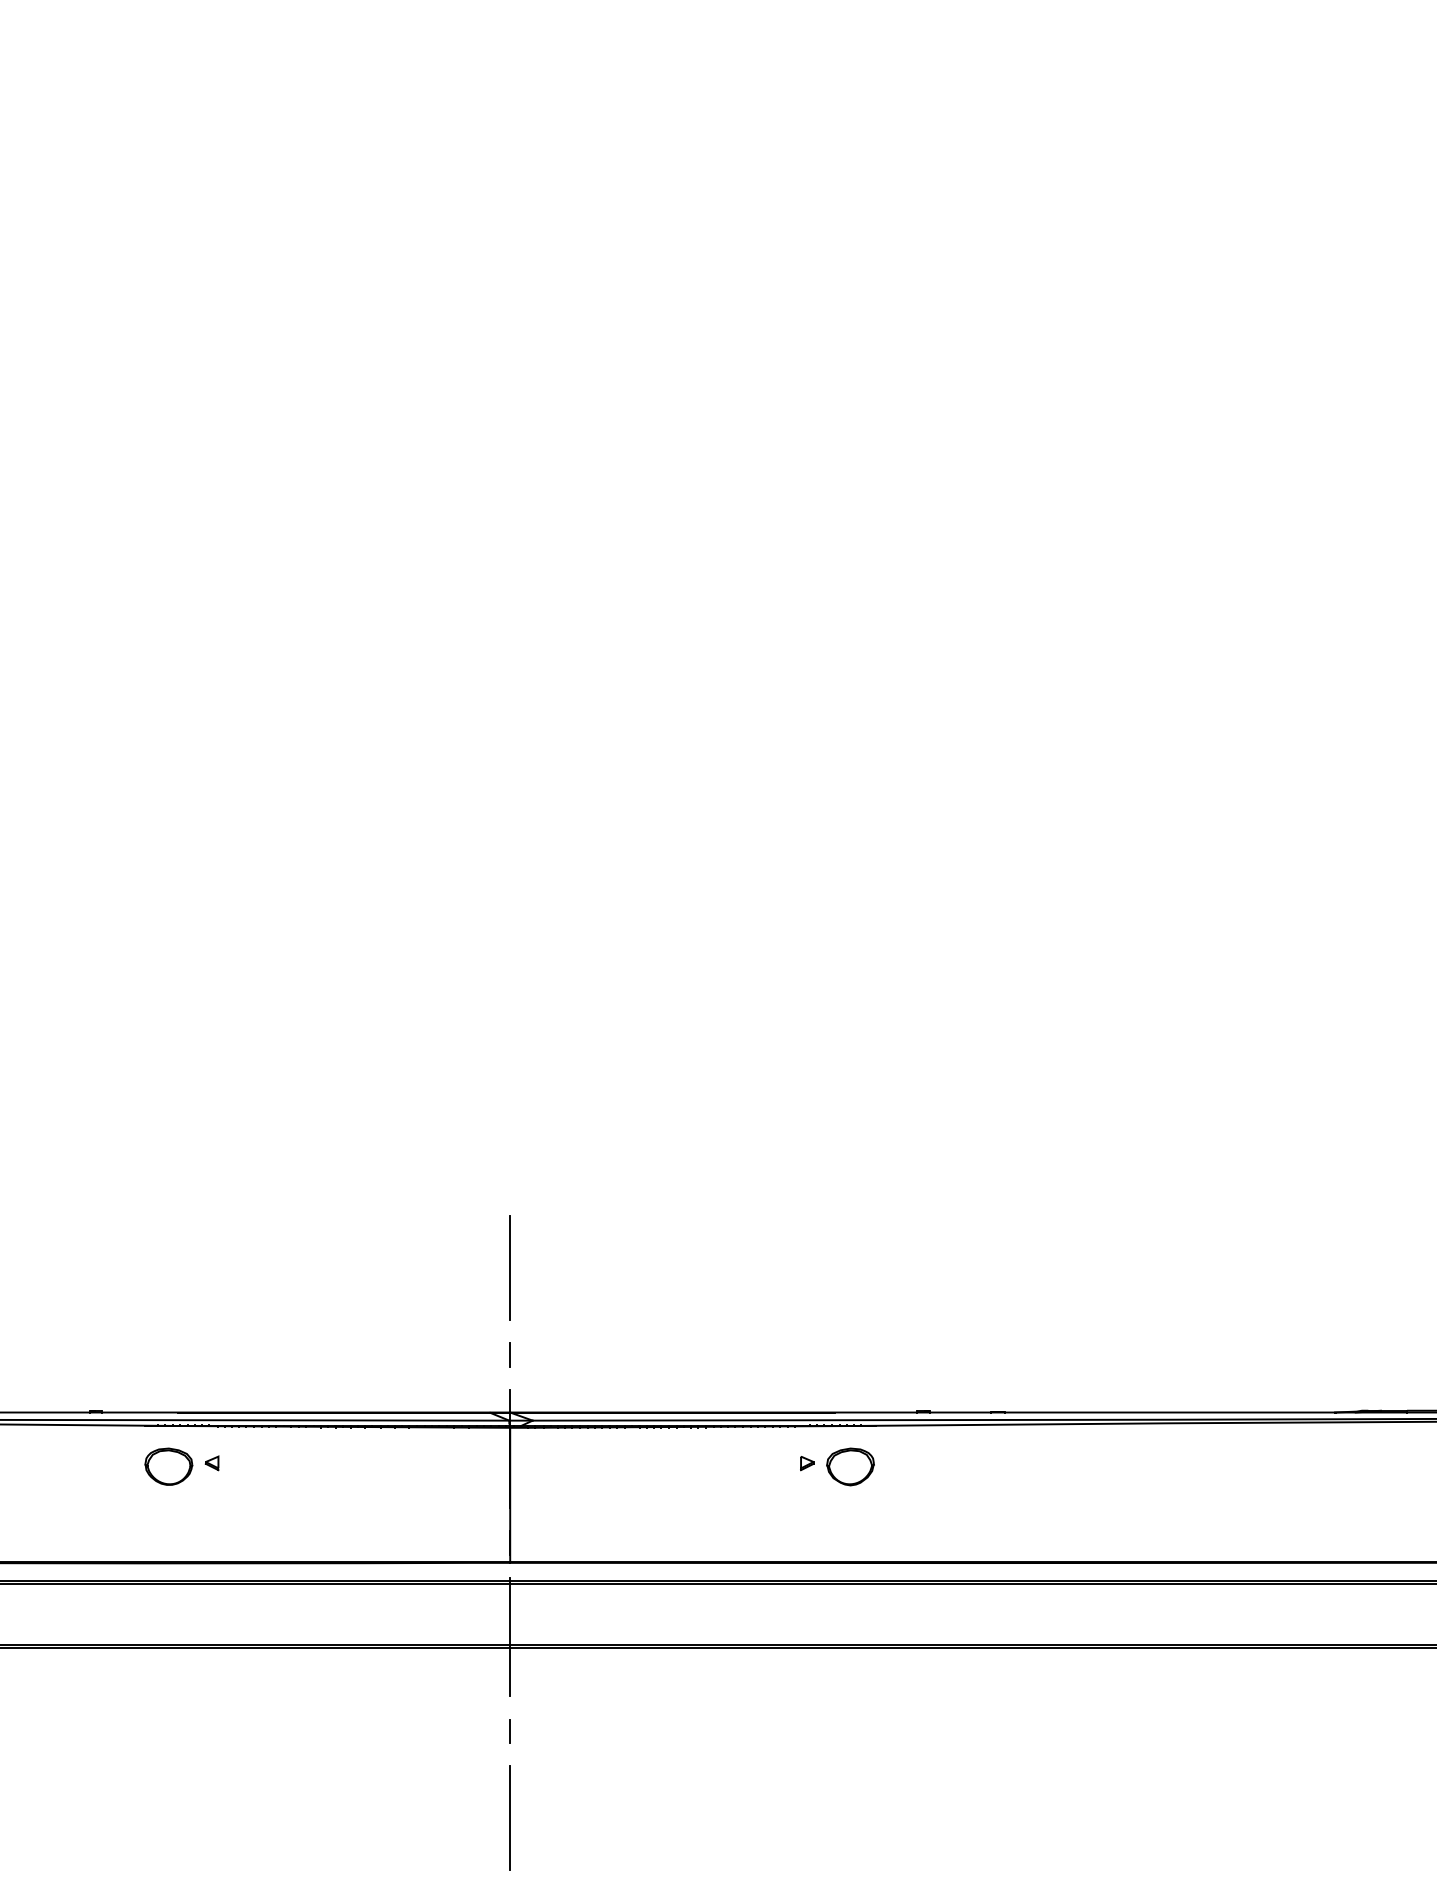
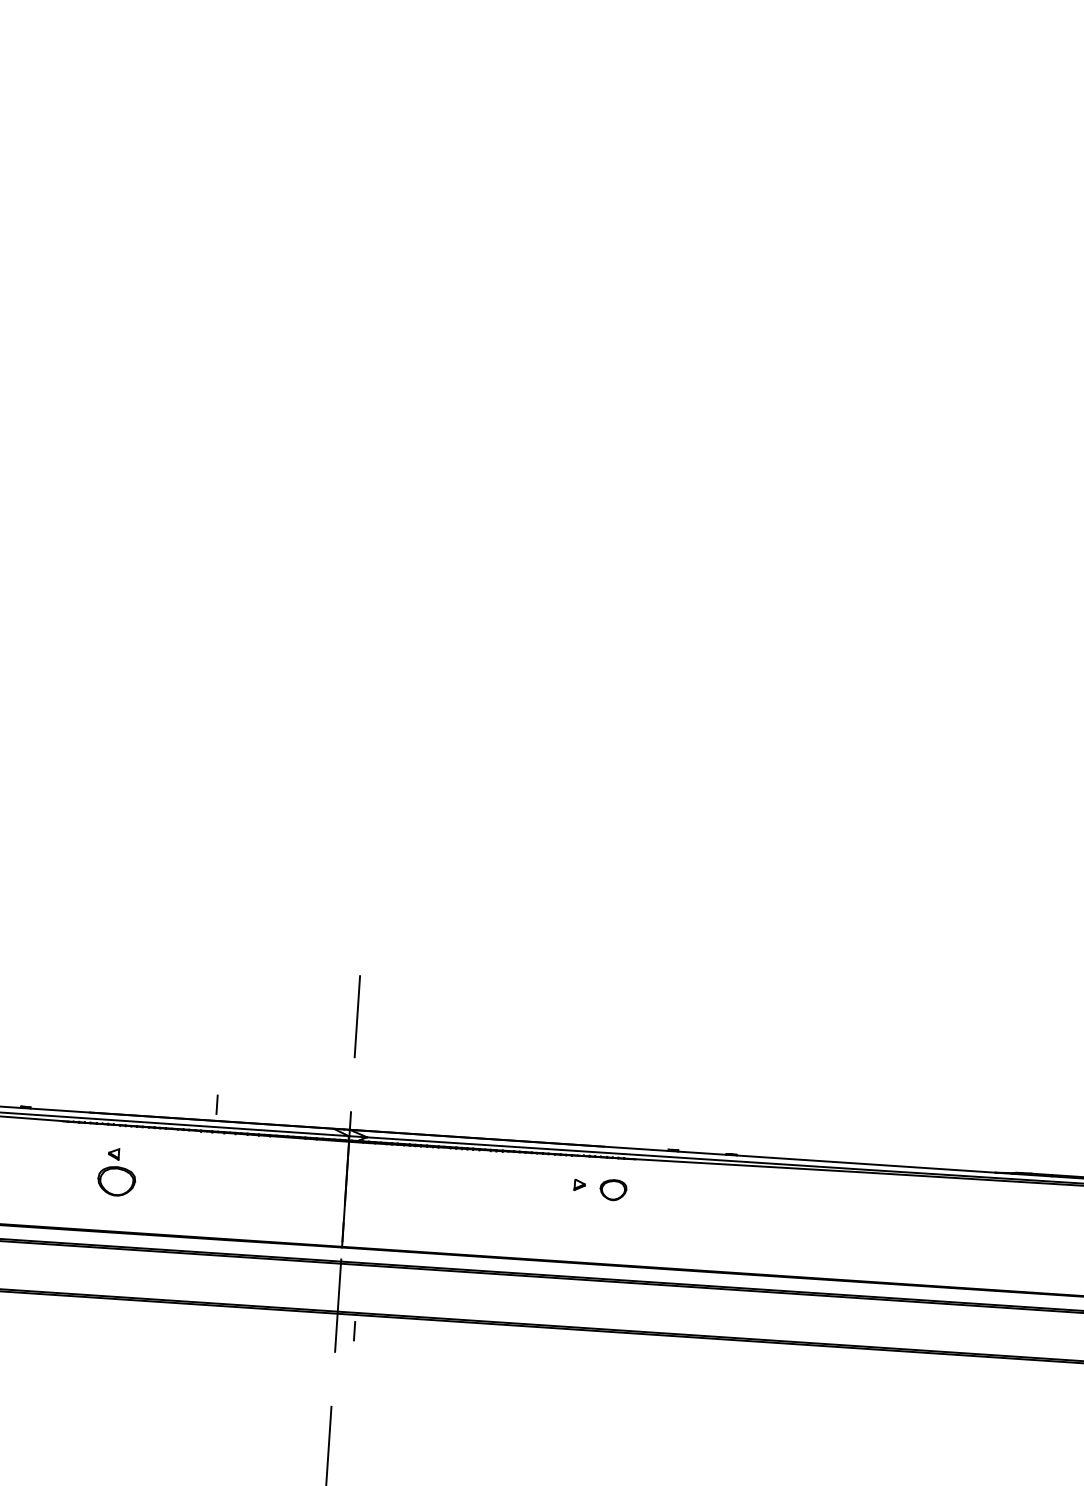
line: (509, 1354) -> (216, 1104), moved
part: (168, 1466) -> (116, 1181), moved
part: (850, 1466) -> (613, 1189), size x0.7
line: (509, 1731) -> (354, 1331), moved

